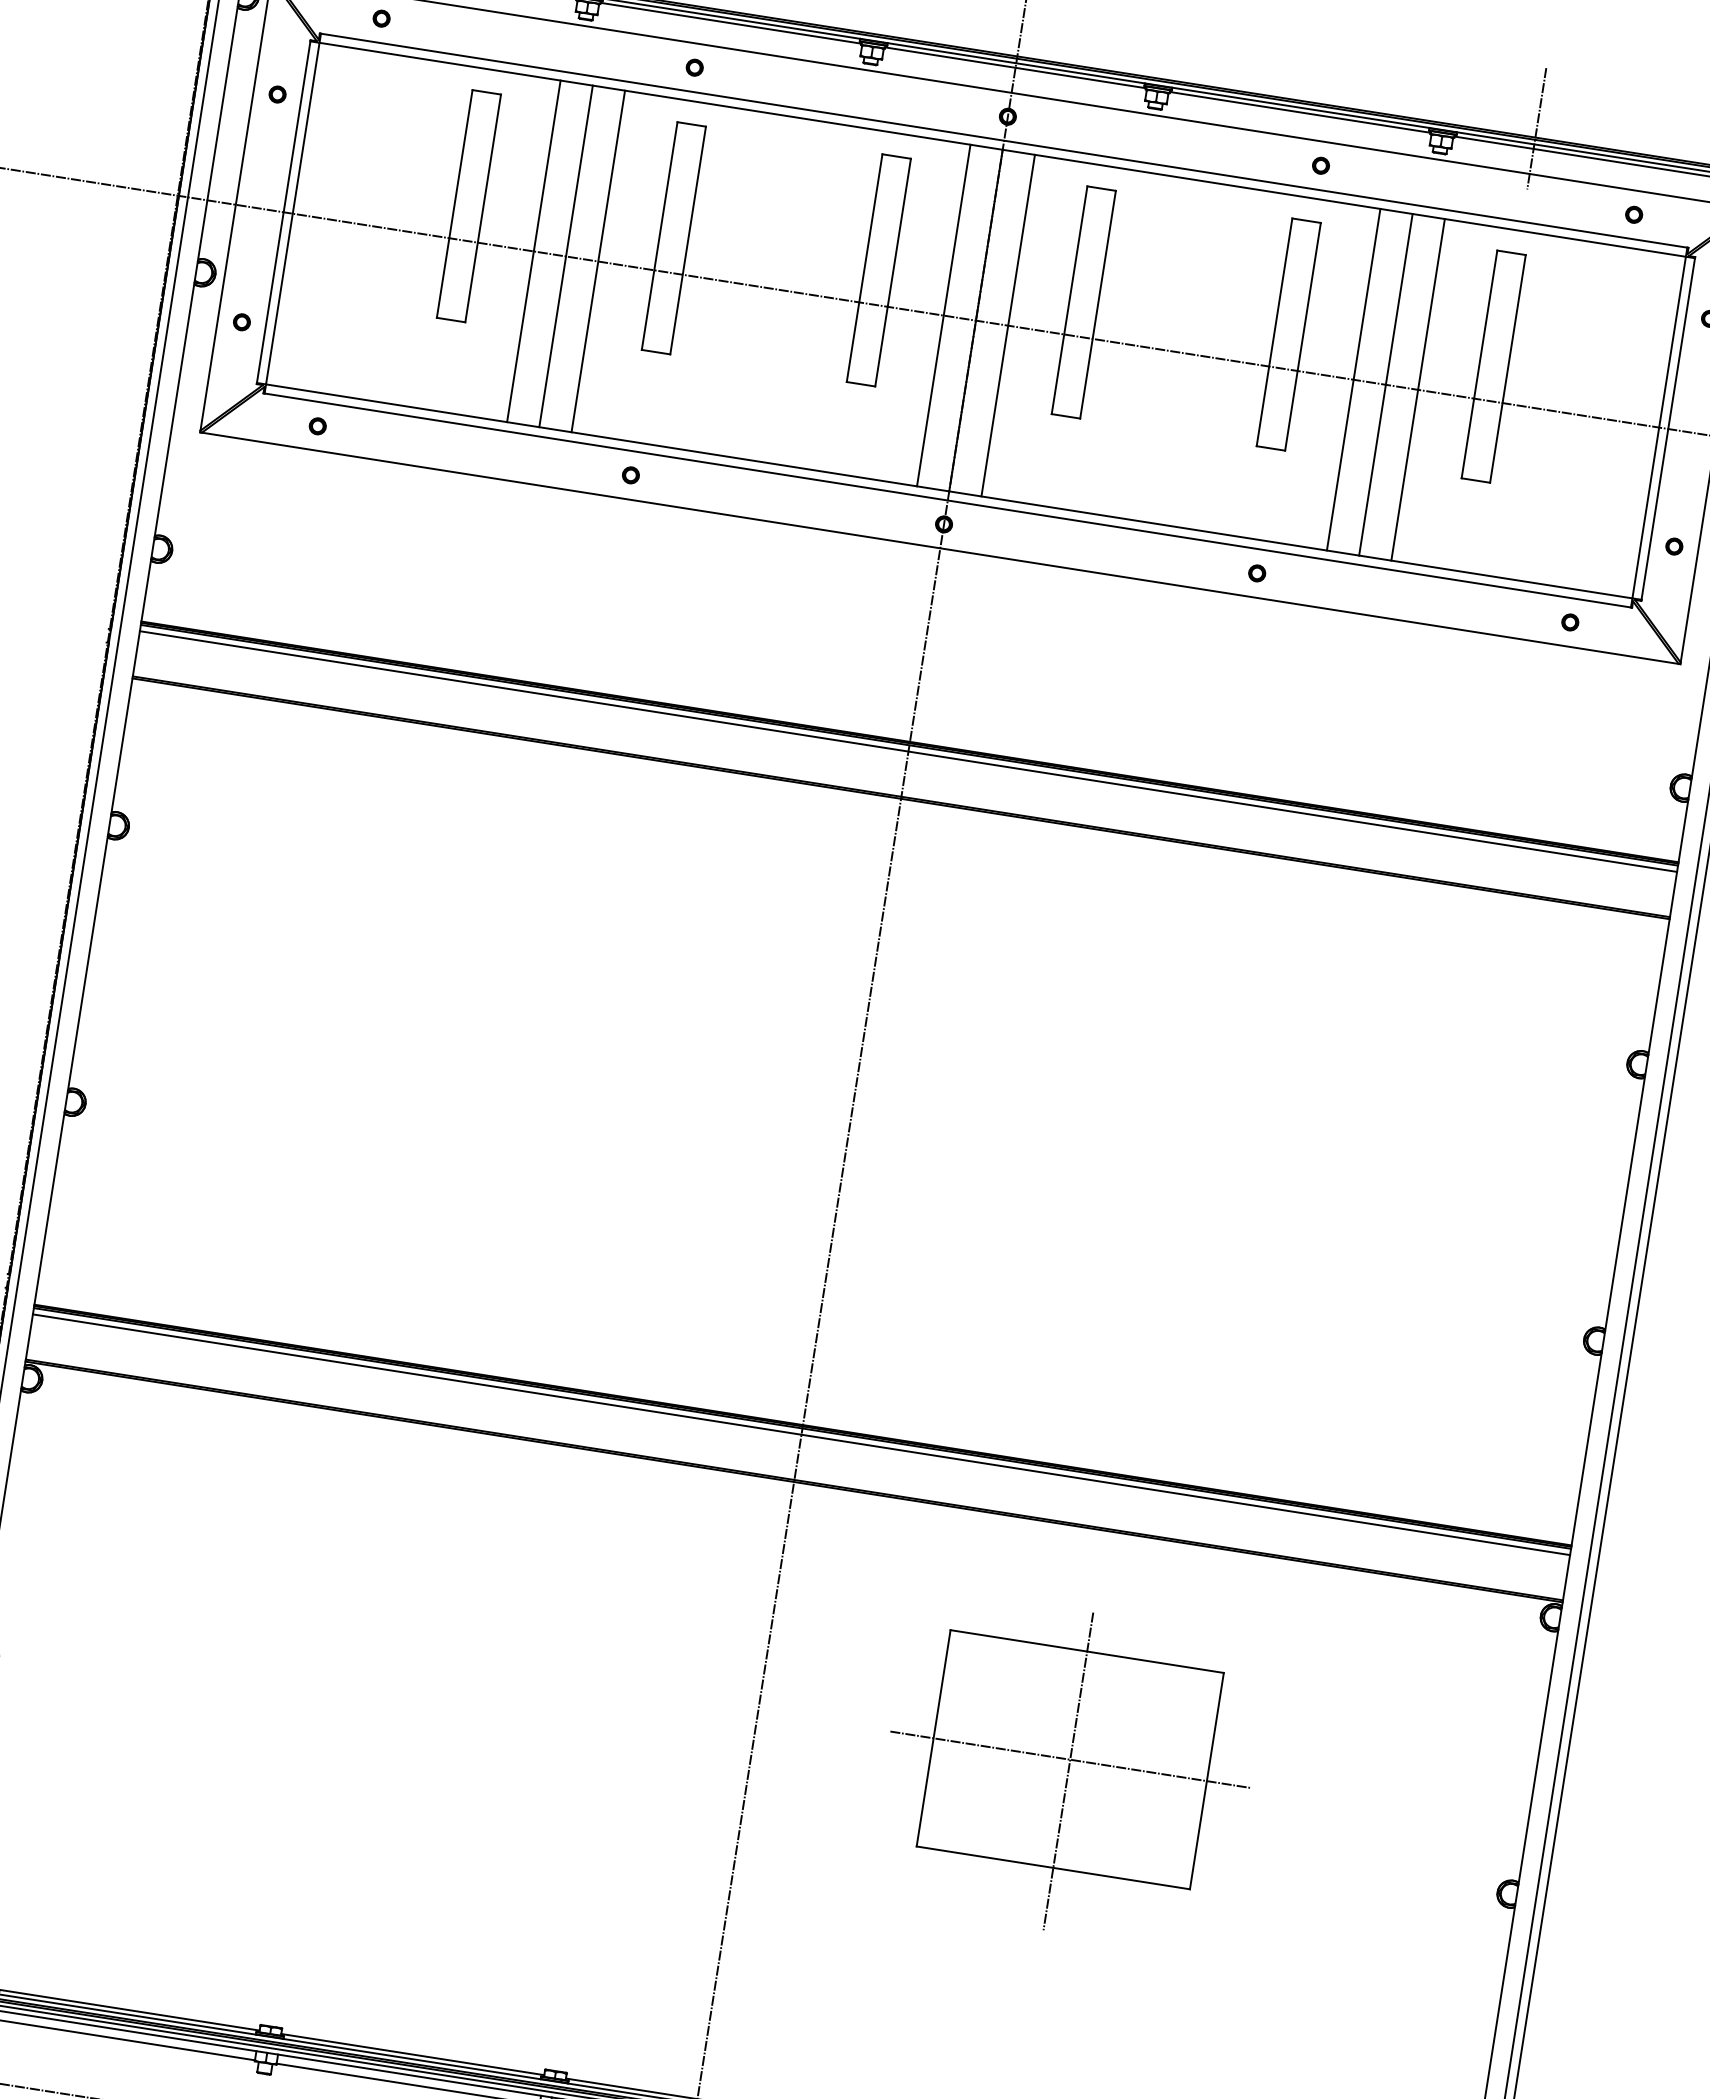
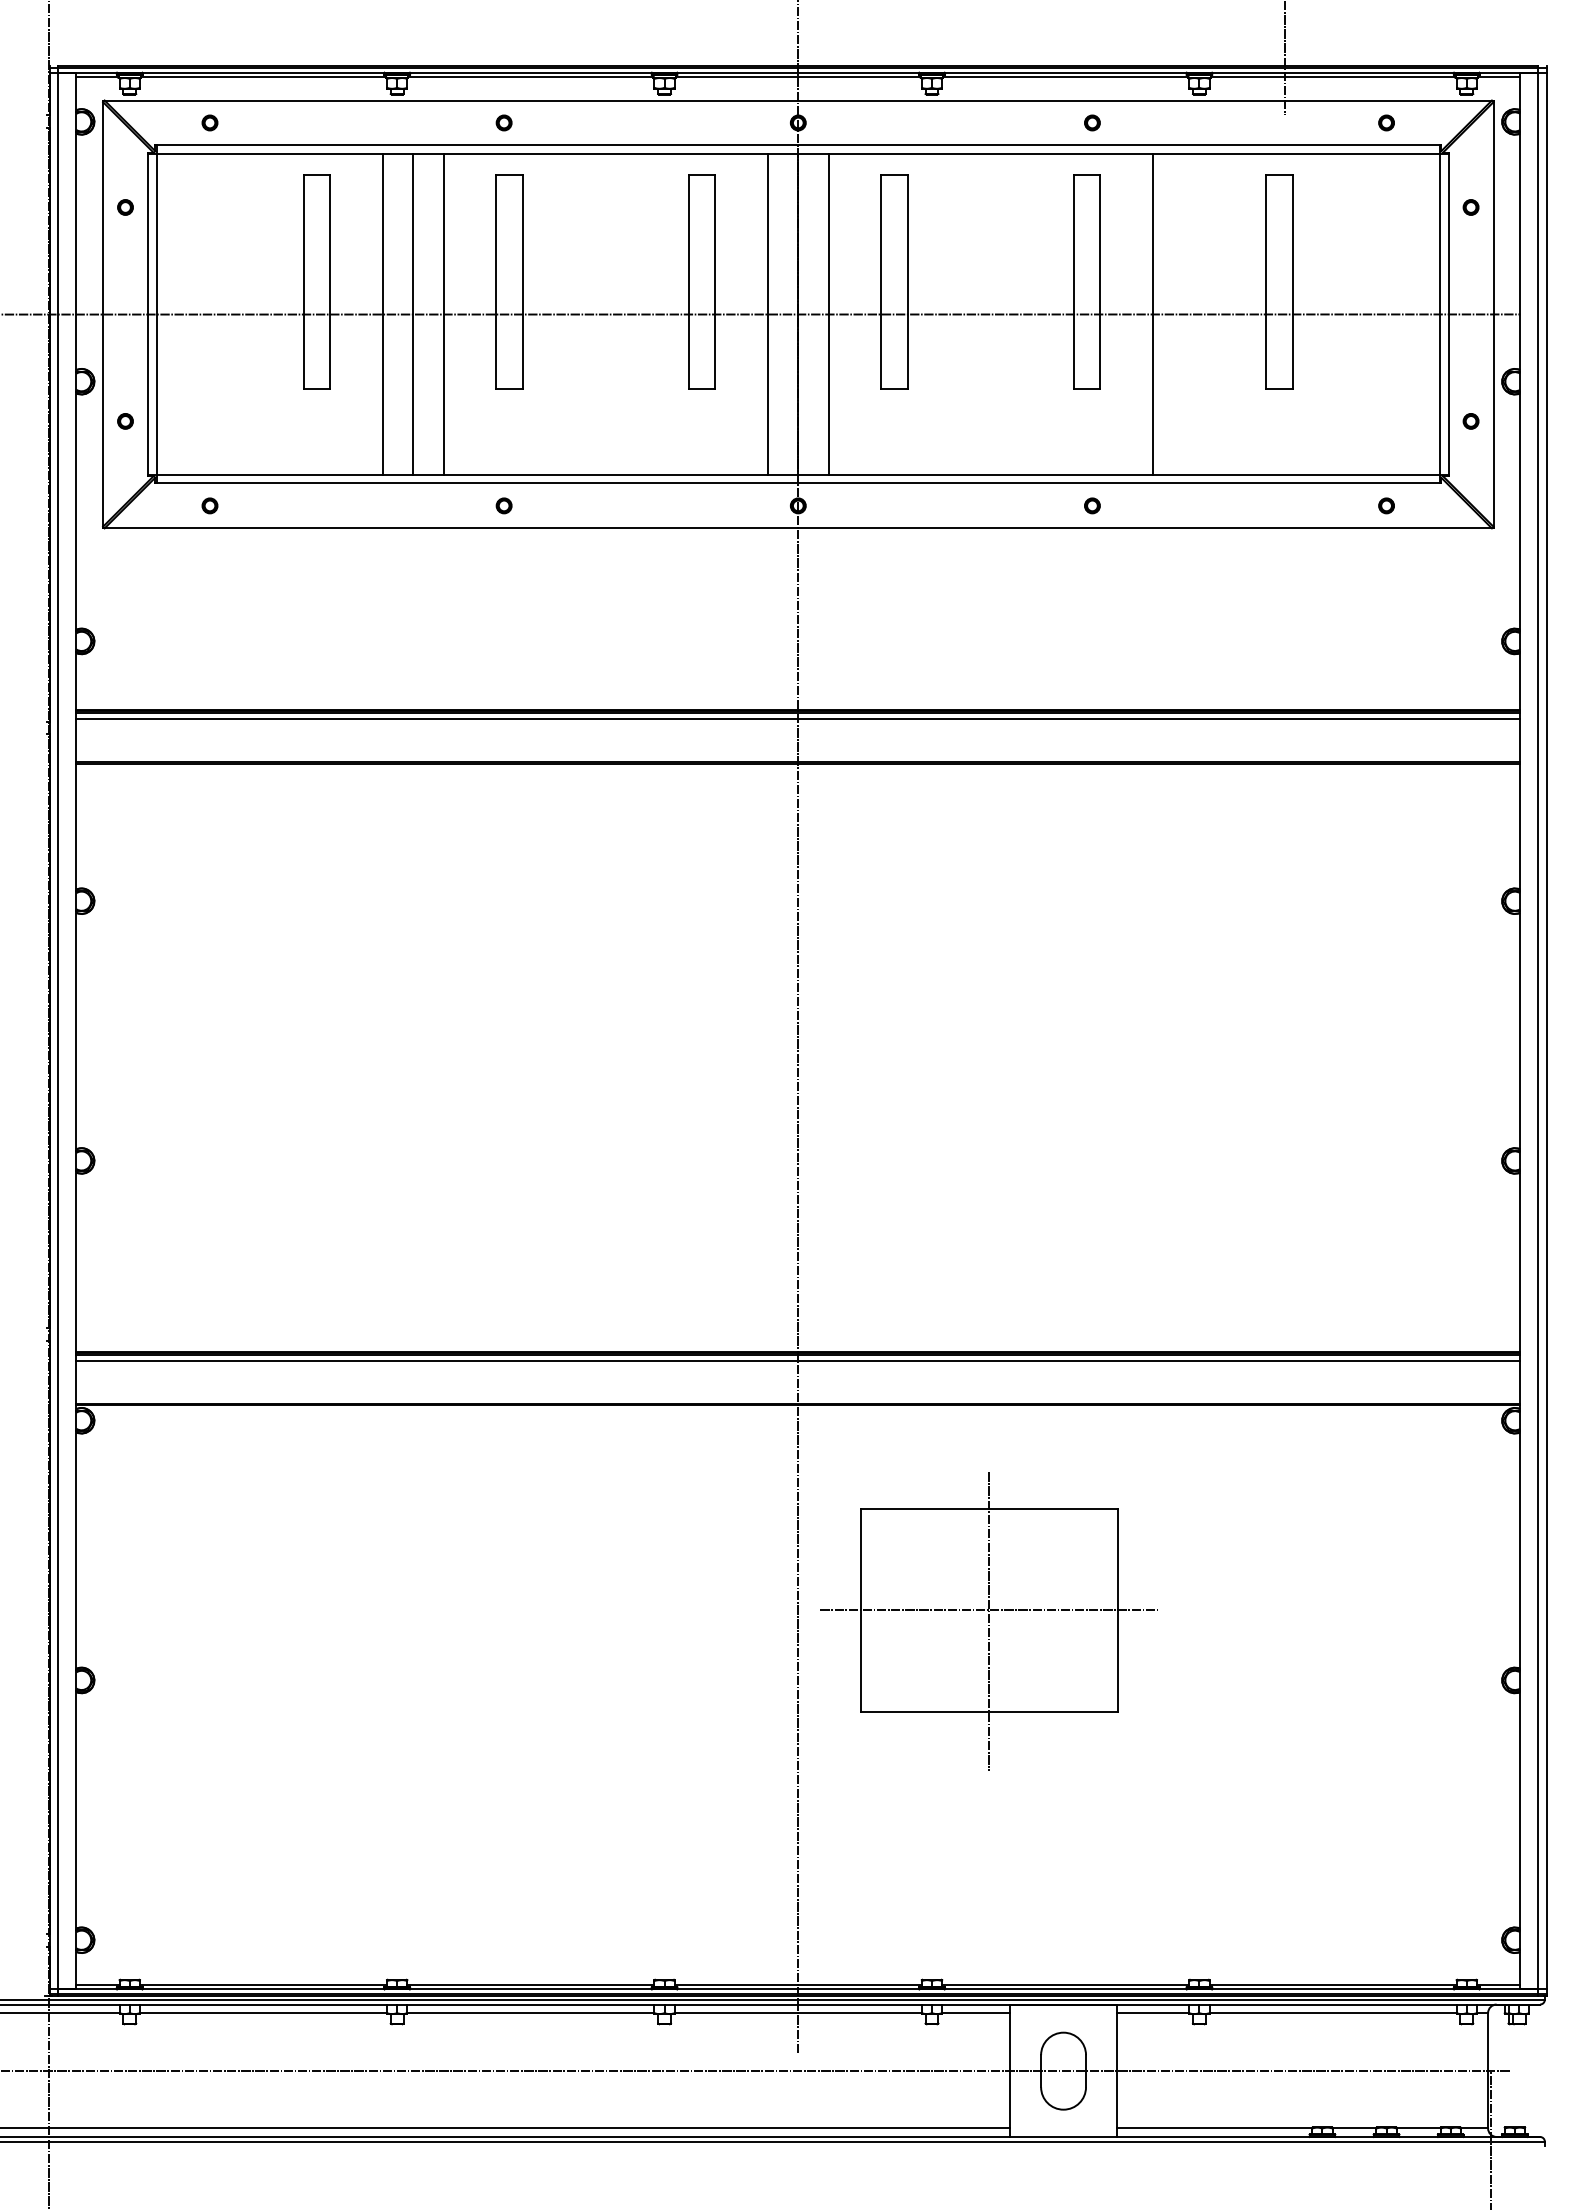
line: (1386, 384) -> (1183, 314), removed
line: (1417, 389) -> (1213, 314), removed
part: (1067, 1771) -> (988, 1621), moved

